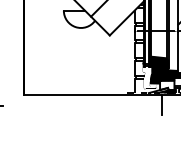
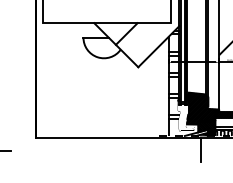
hatch: (166, 85) -> (206, 126), added

